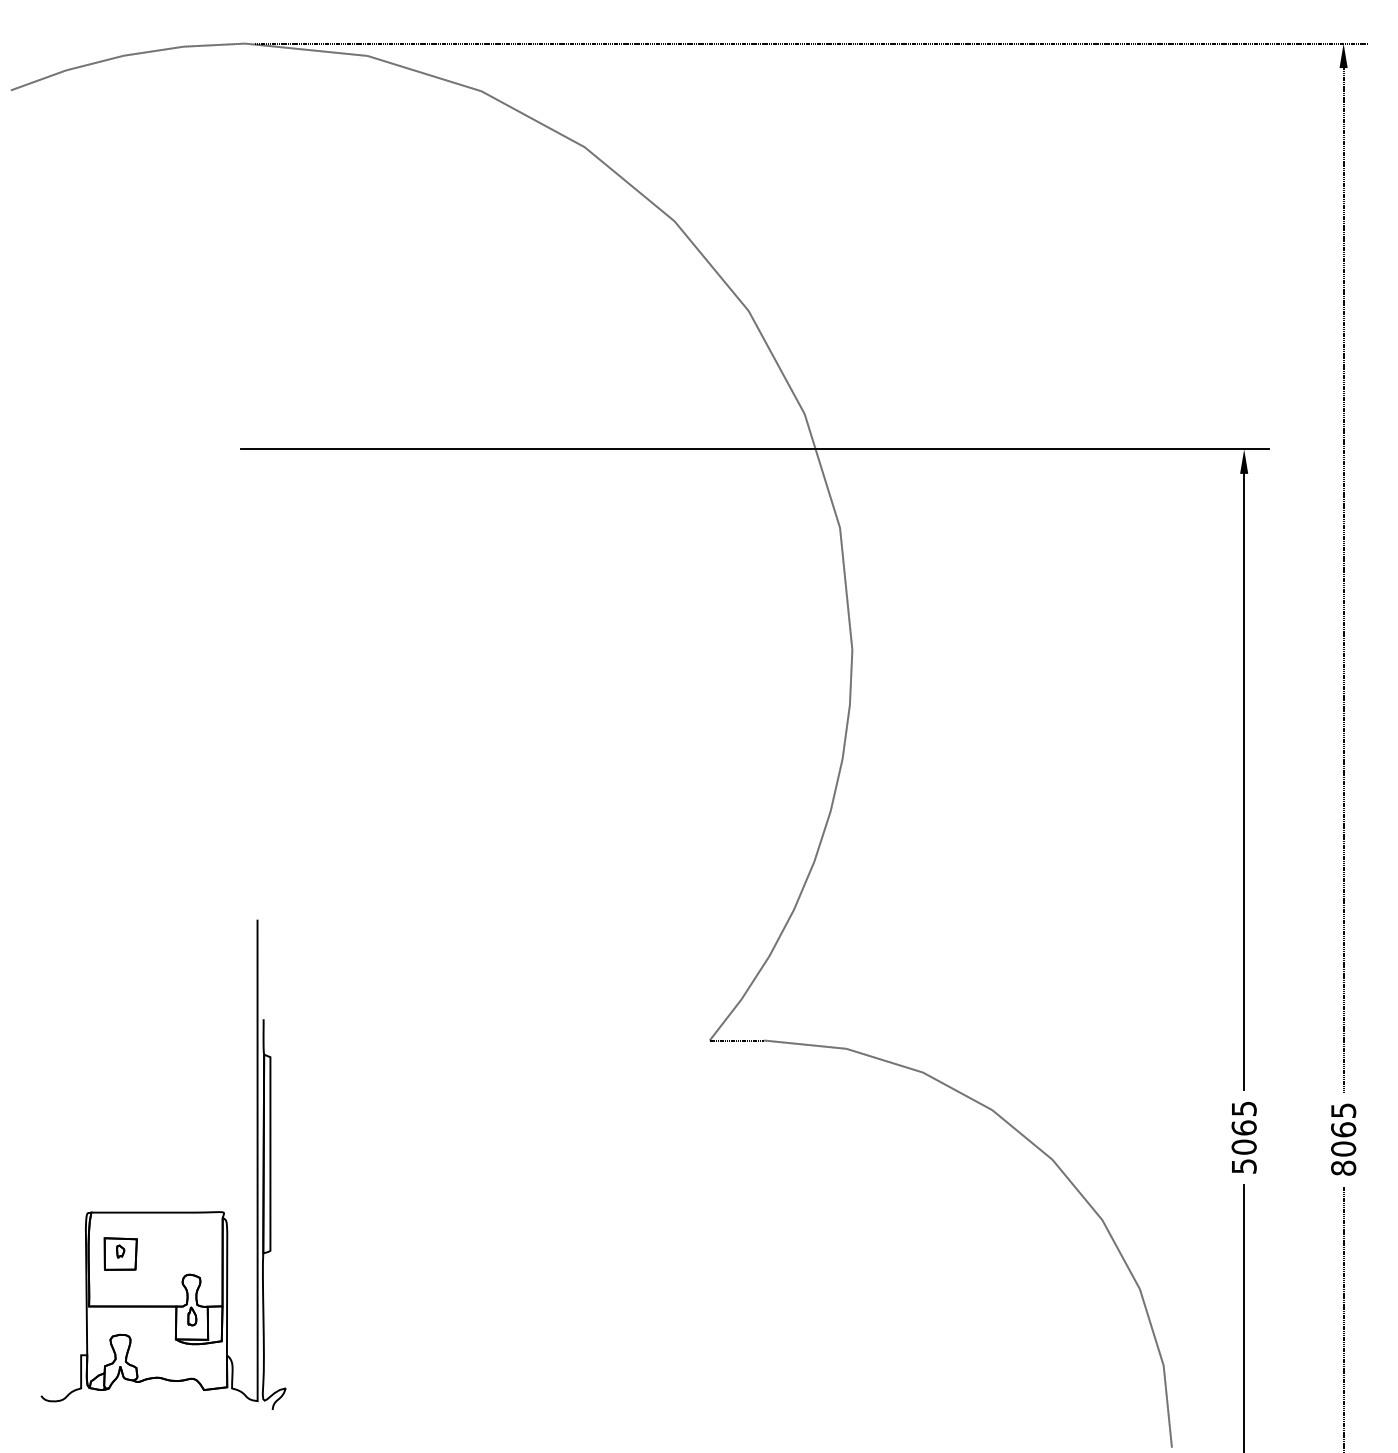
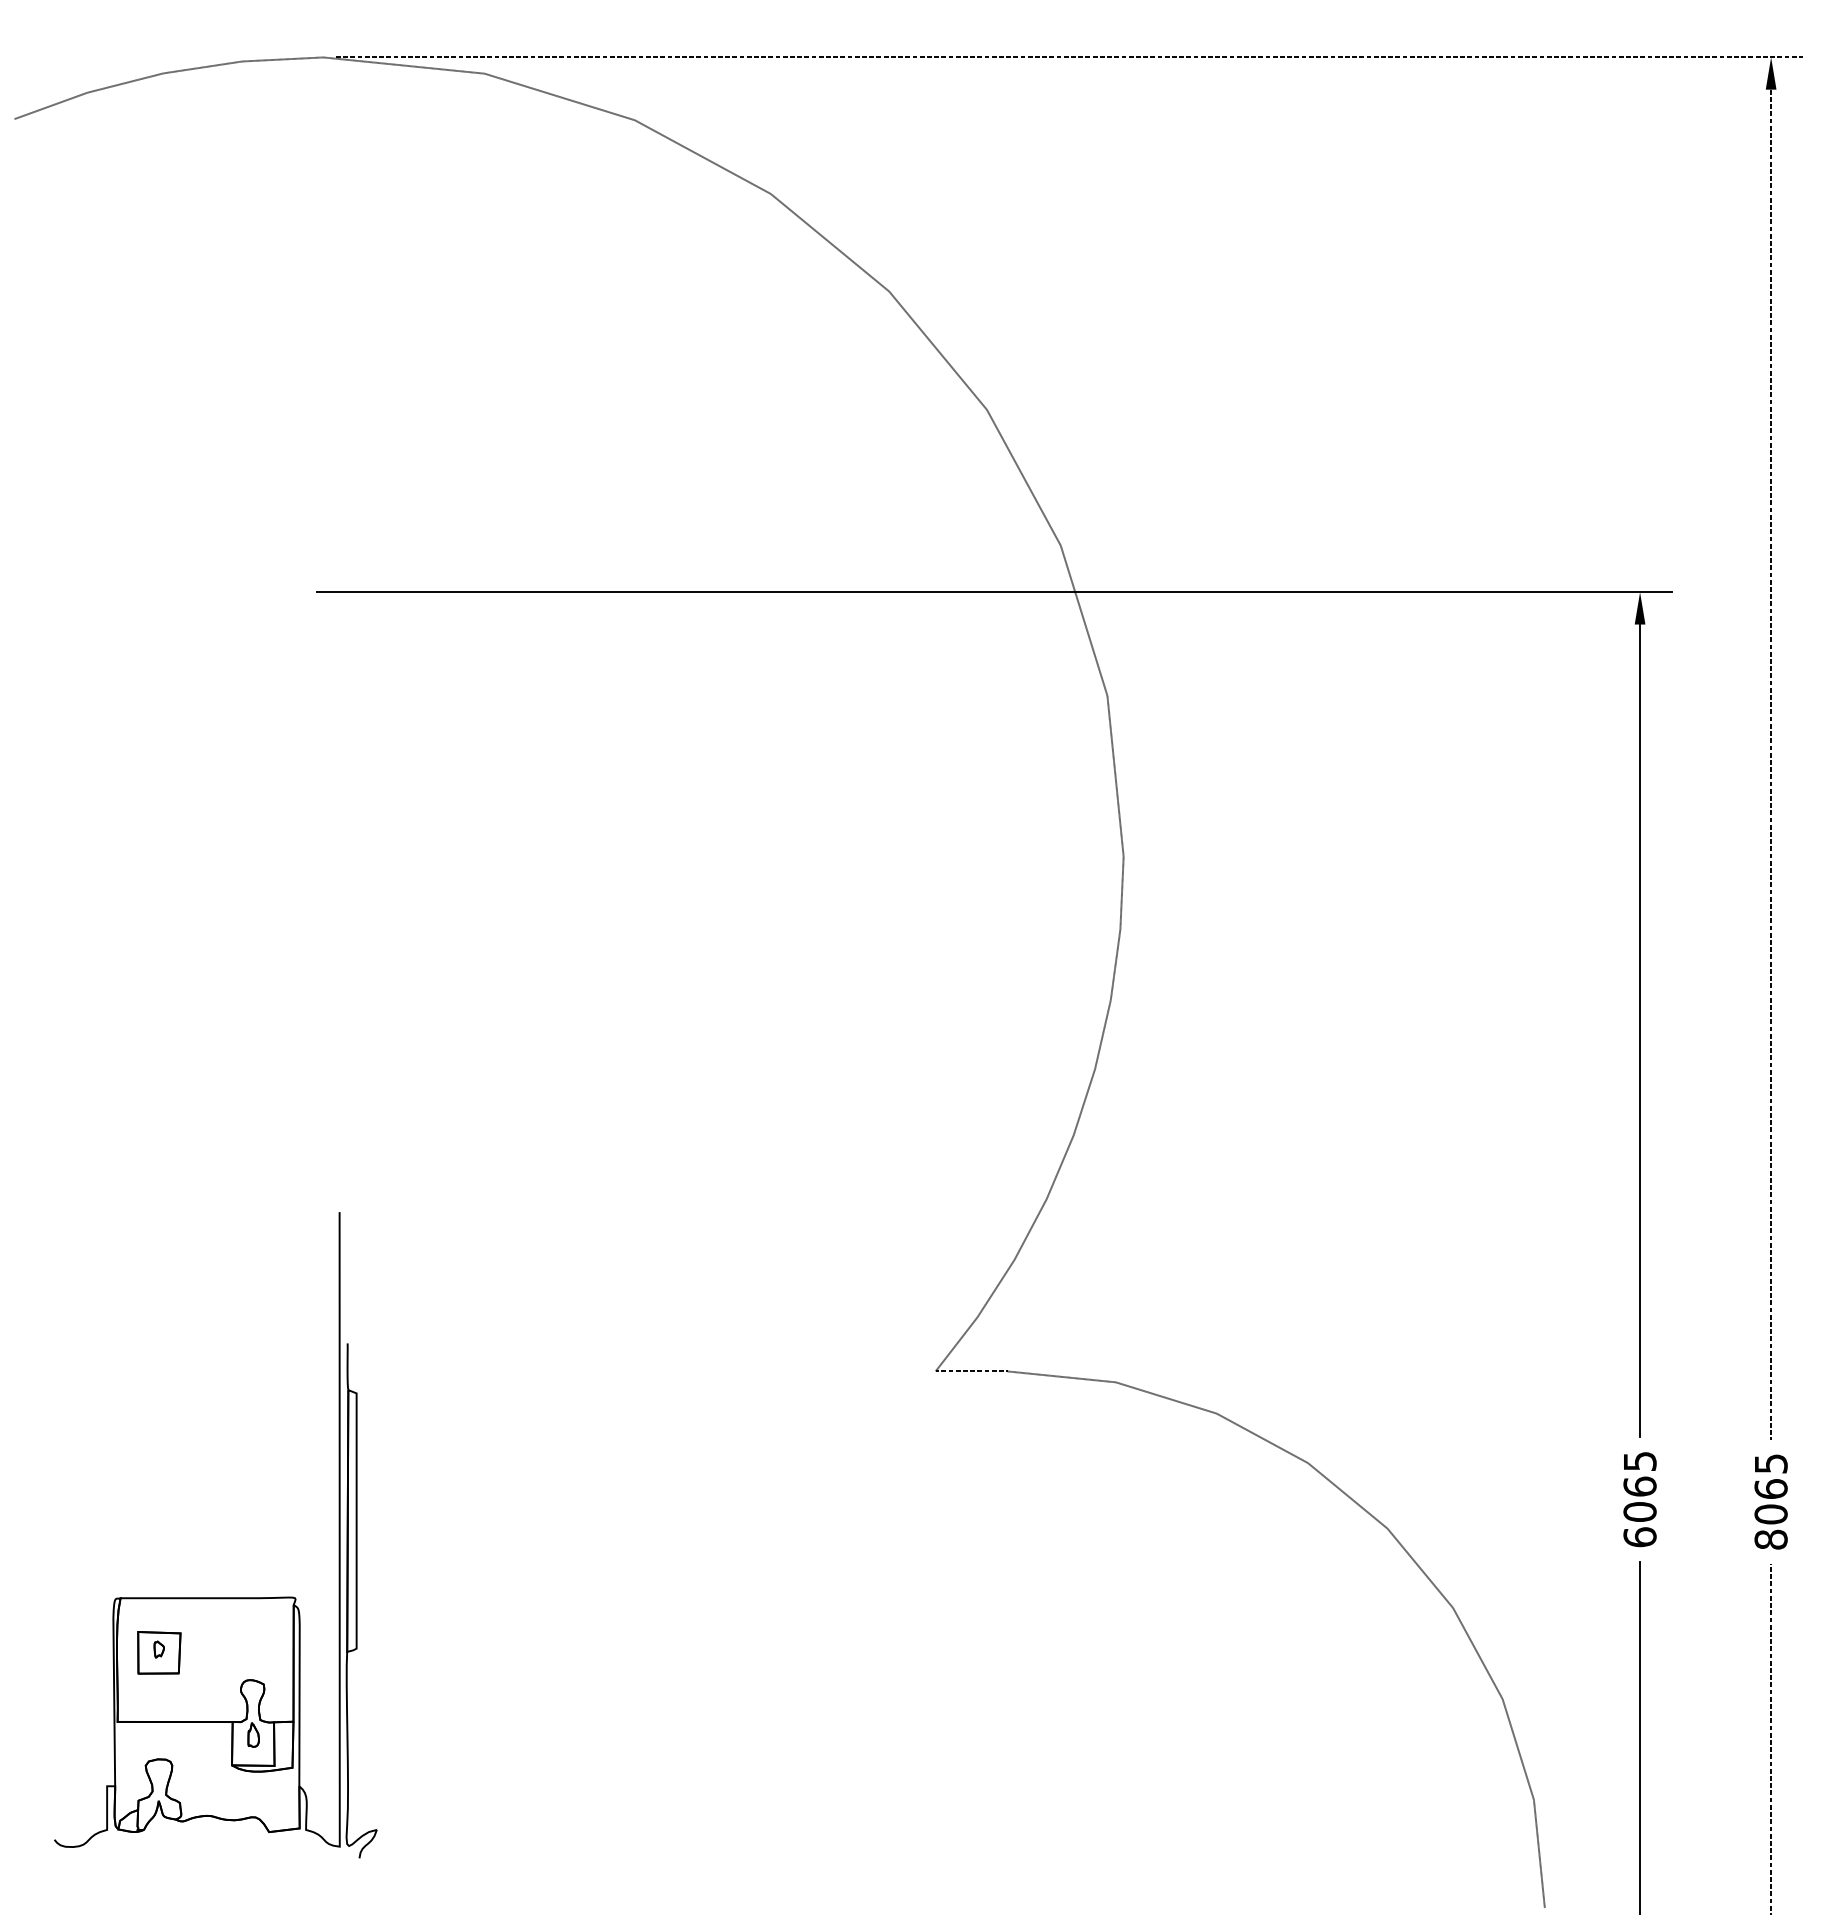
text: (1243, 1166) -> (1639, 1537), 5065 -> 6065

